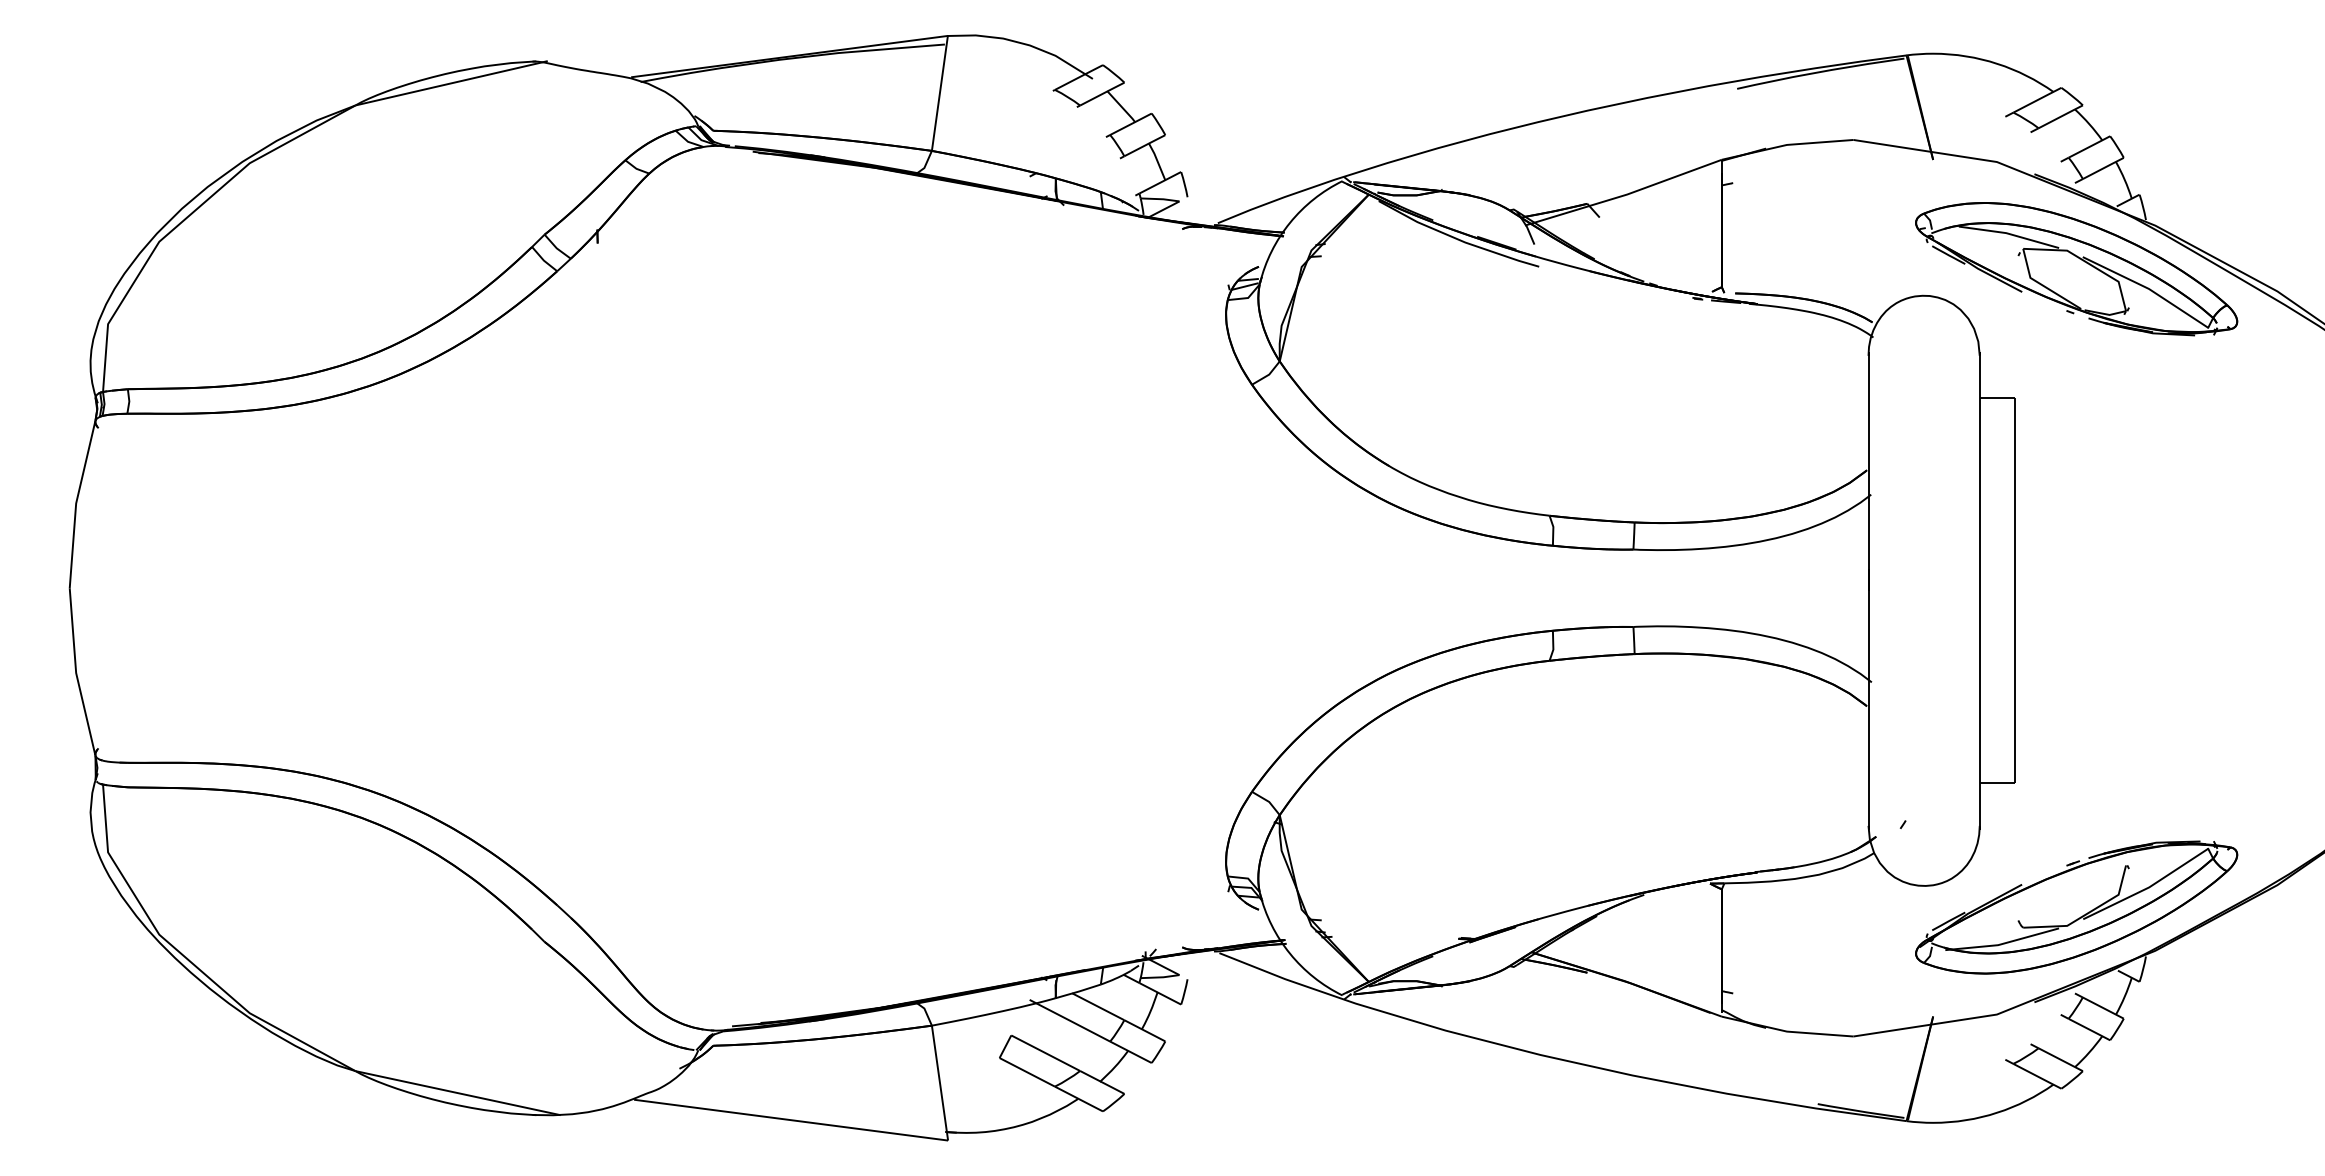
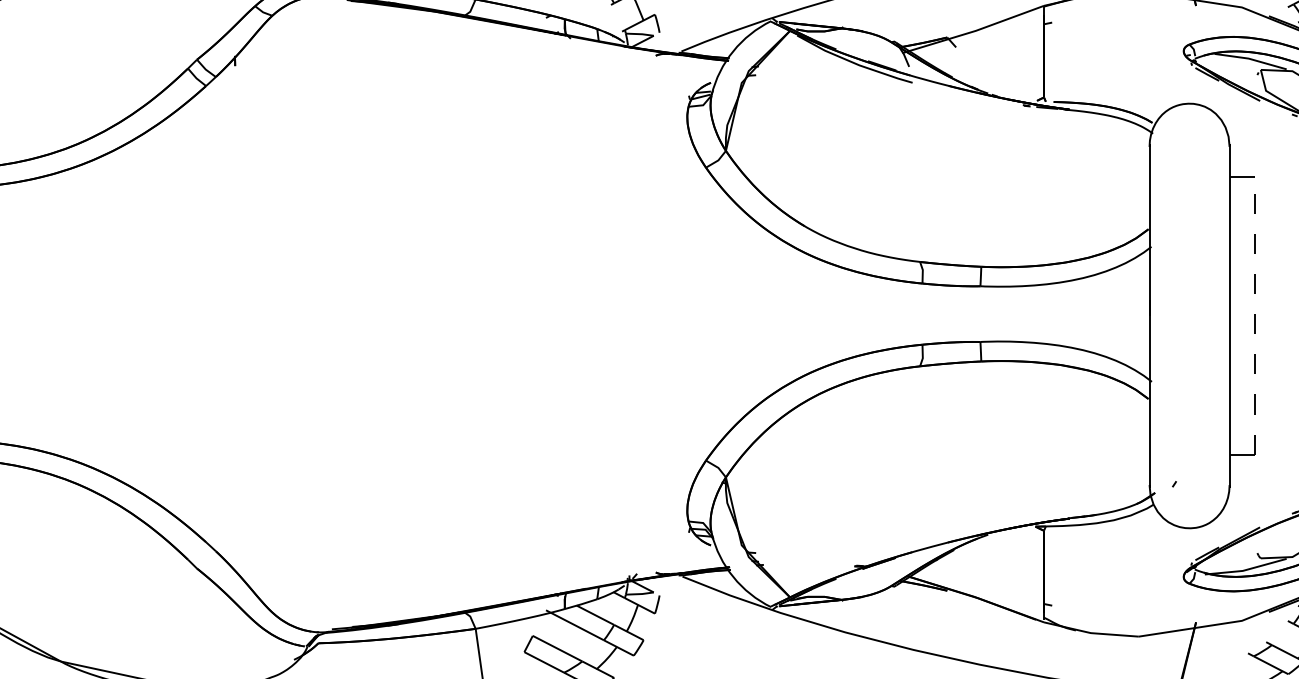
line: (2015, 590) -> (1255, 315), solid -> dashed

